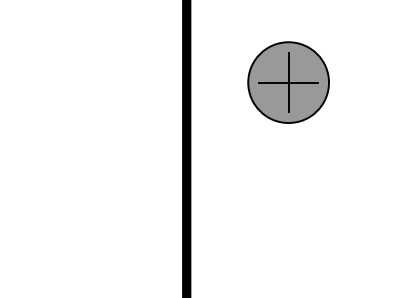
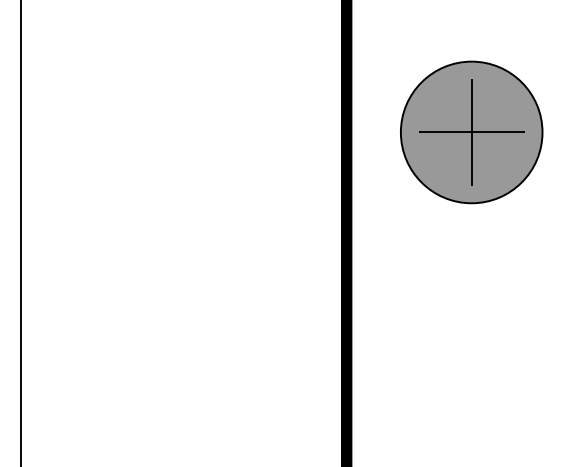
part: (288, 82) -> (471, 132), size x1.43

